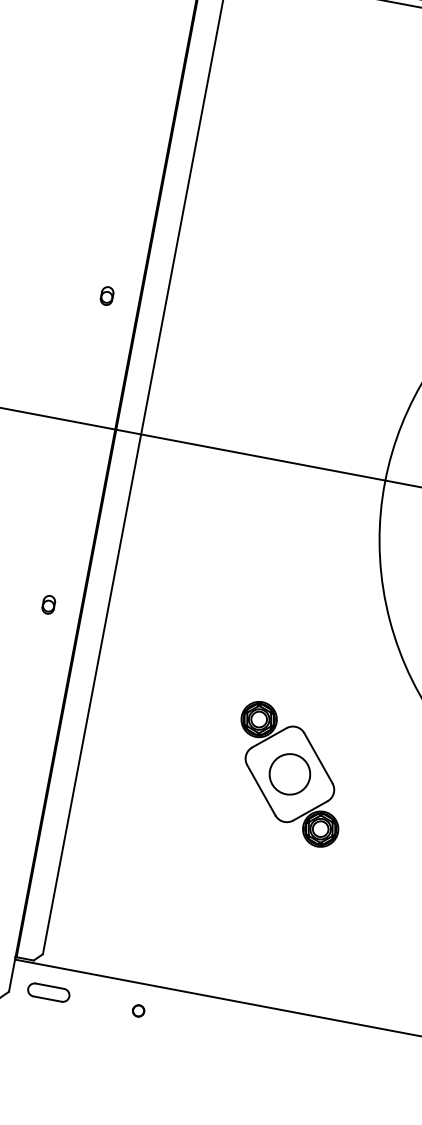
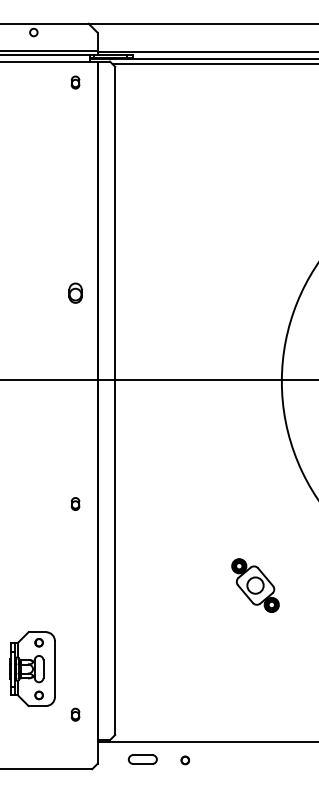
part: (107, 296) -> (75, 293), size x1.6
part: (289, 774) -> (255, 585), size x0.6
part: (48, 992) -> (142, 759), moved

